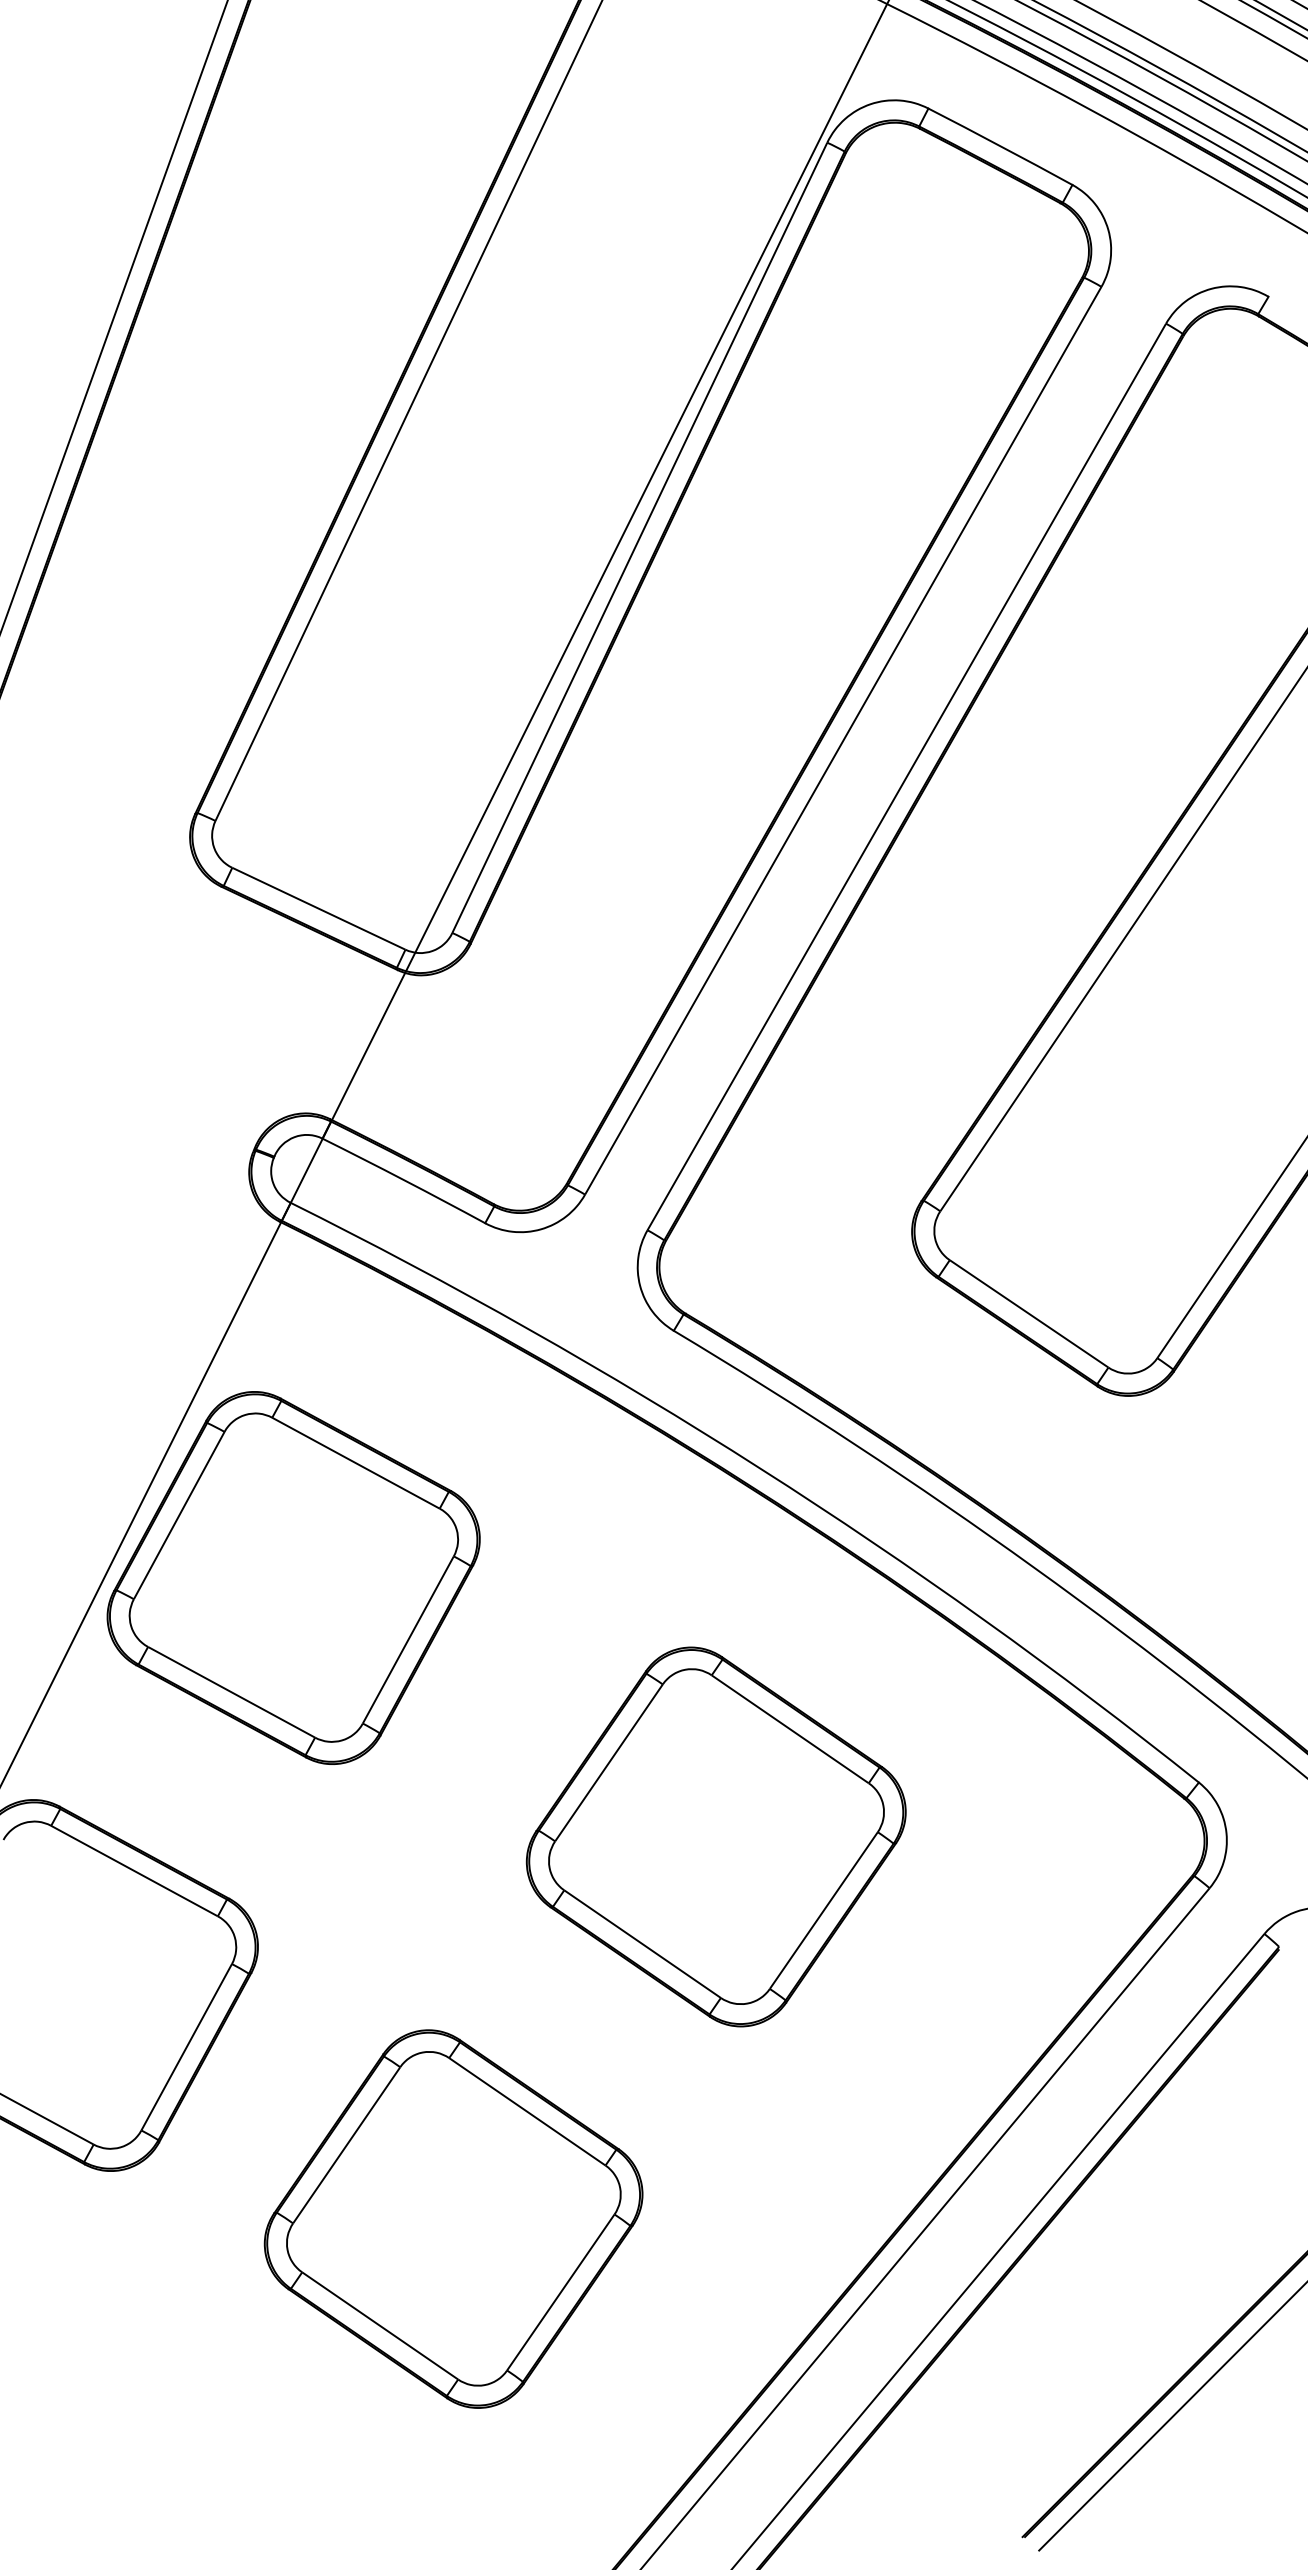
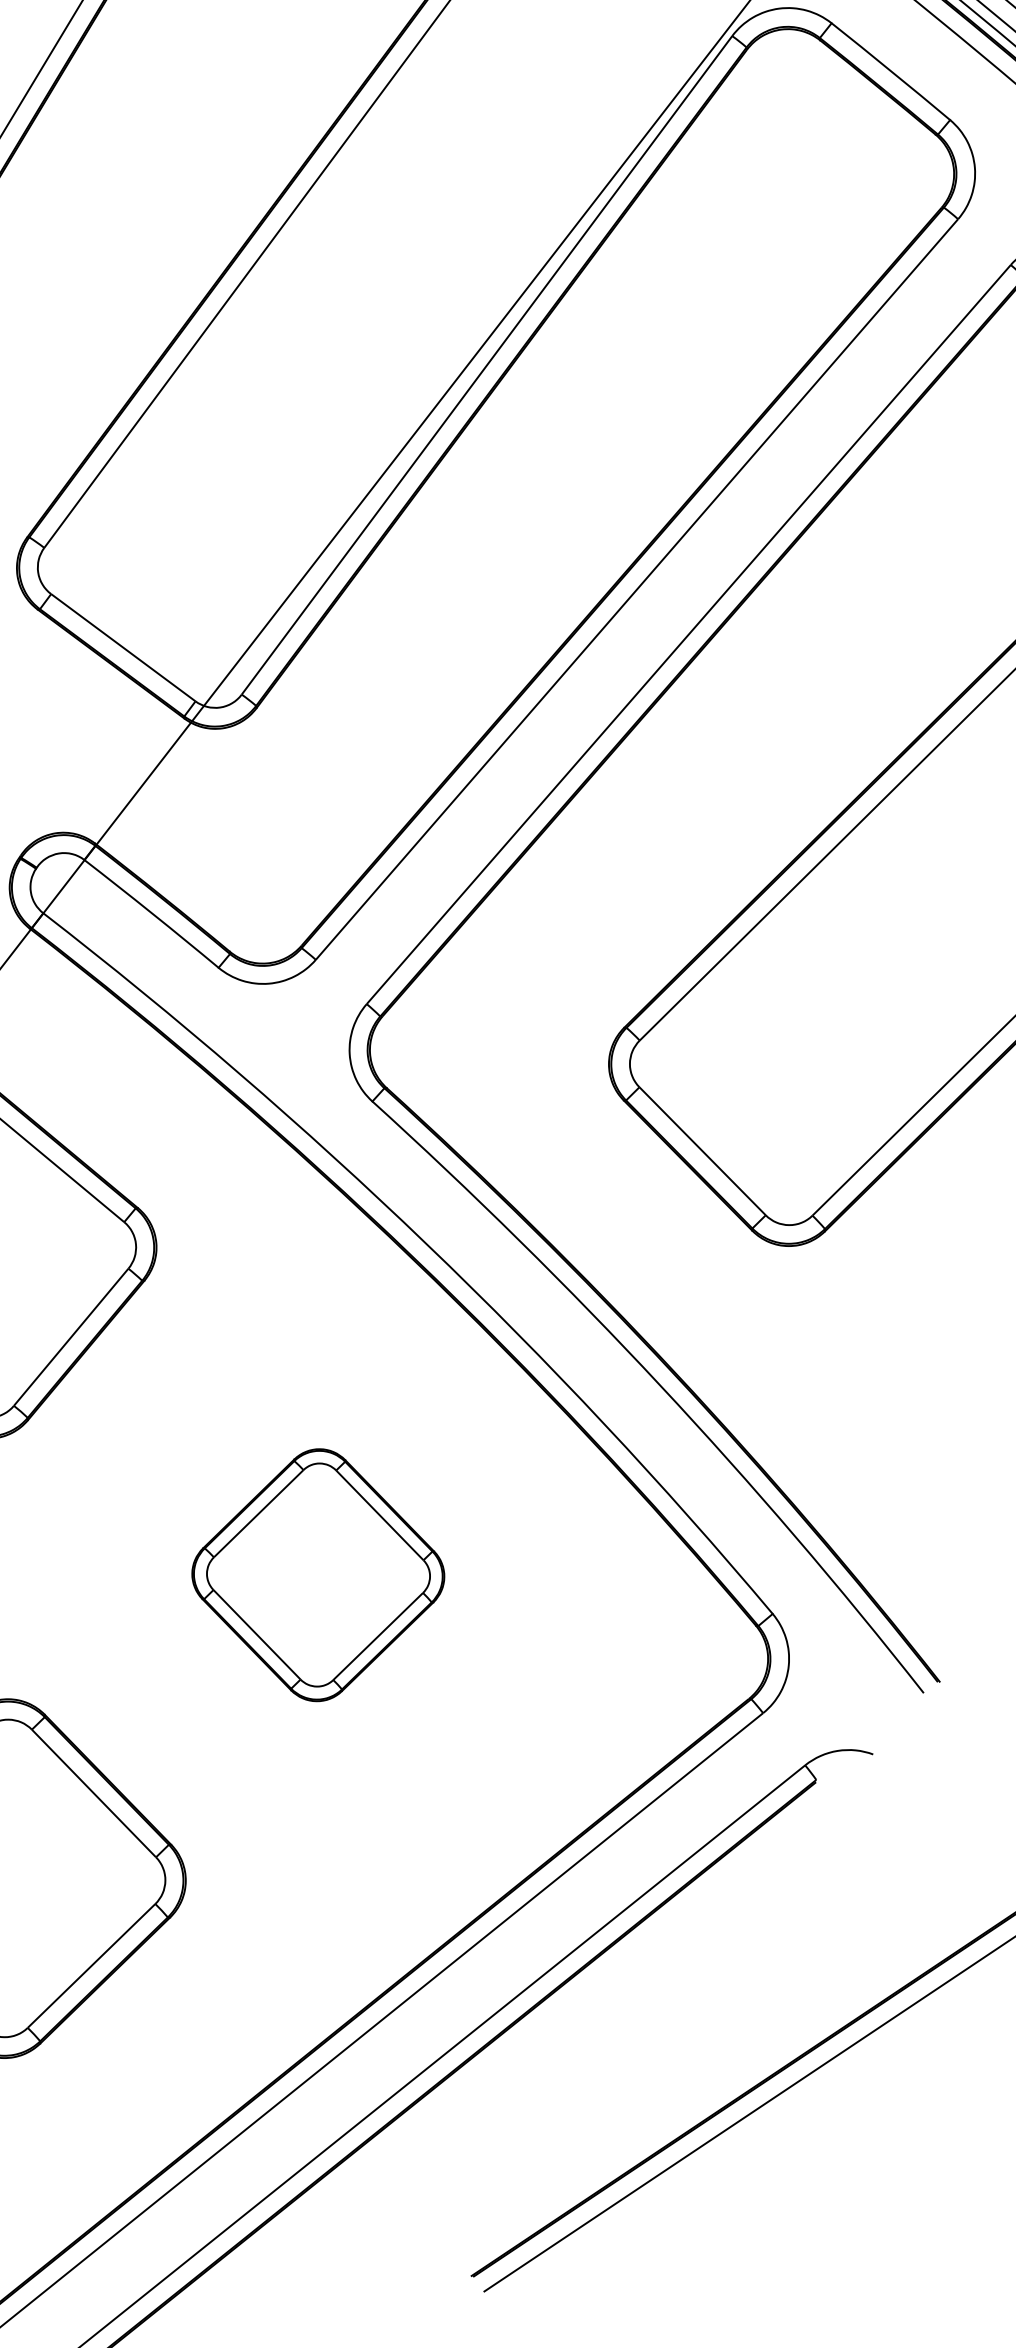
part: (715, 1836) -> (317, 1574), size x0.7

